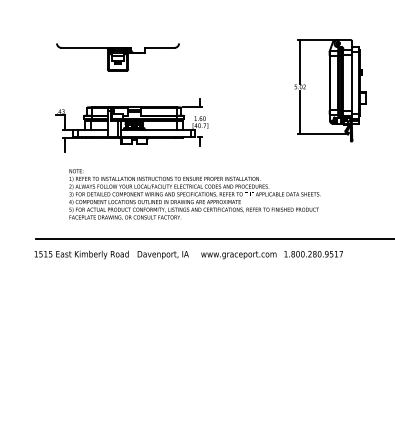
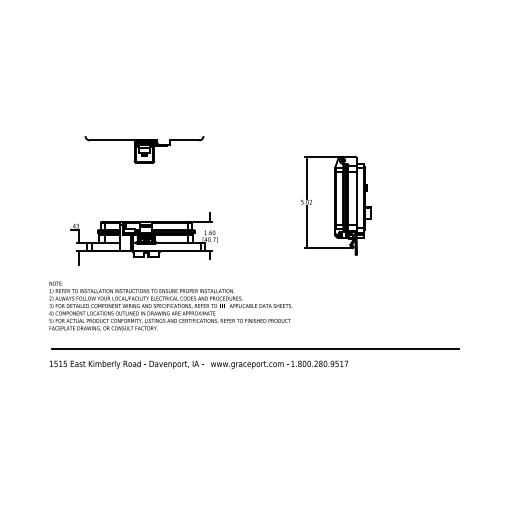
part: (118, 57) -> (144, 149), moved
text: (194, 193) -> (170, 305), moved

